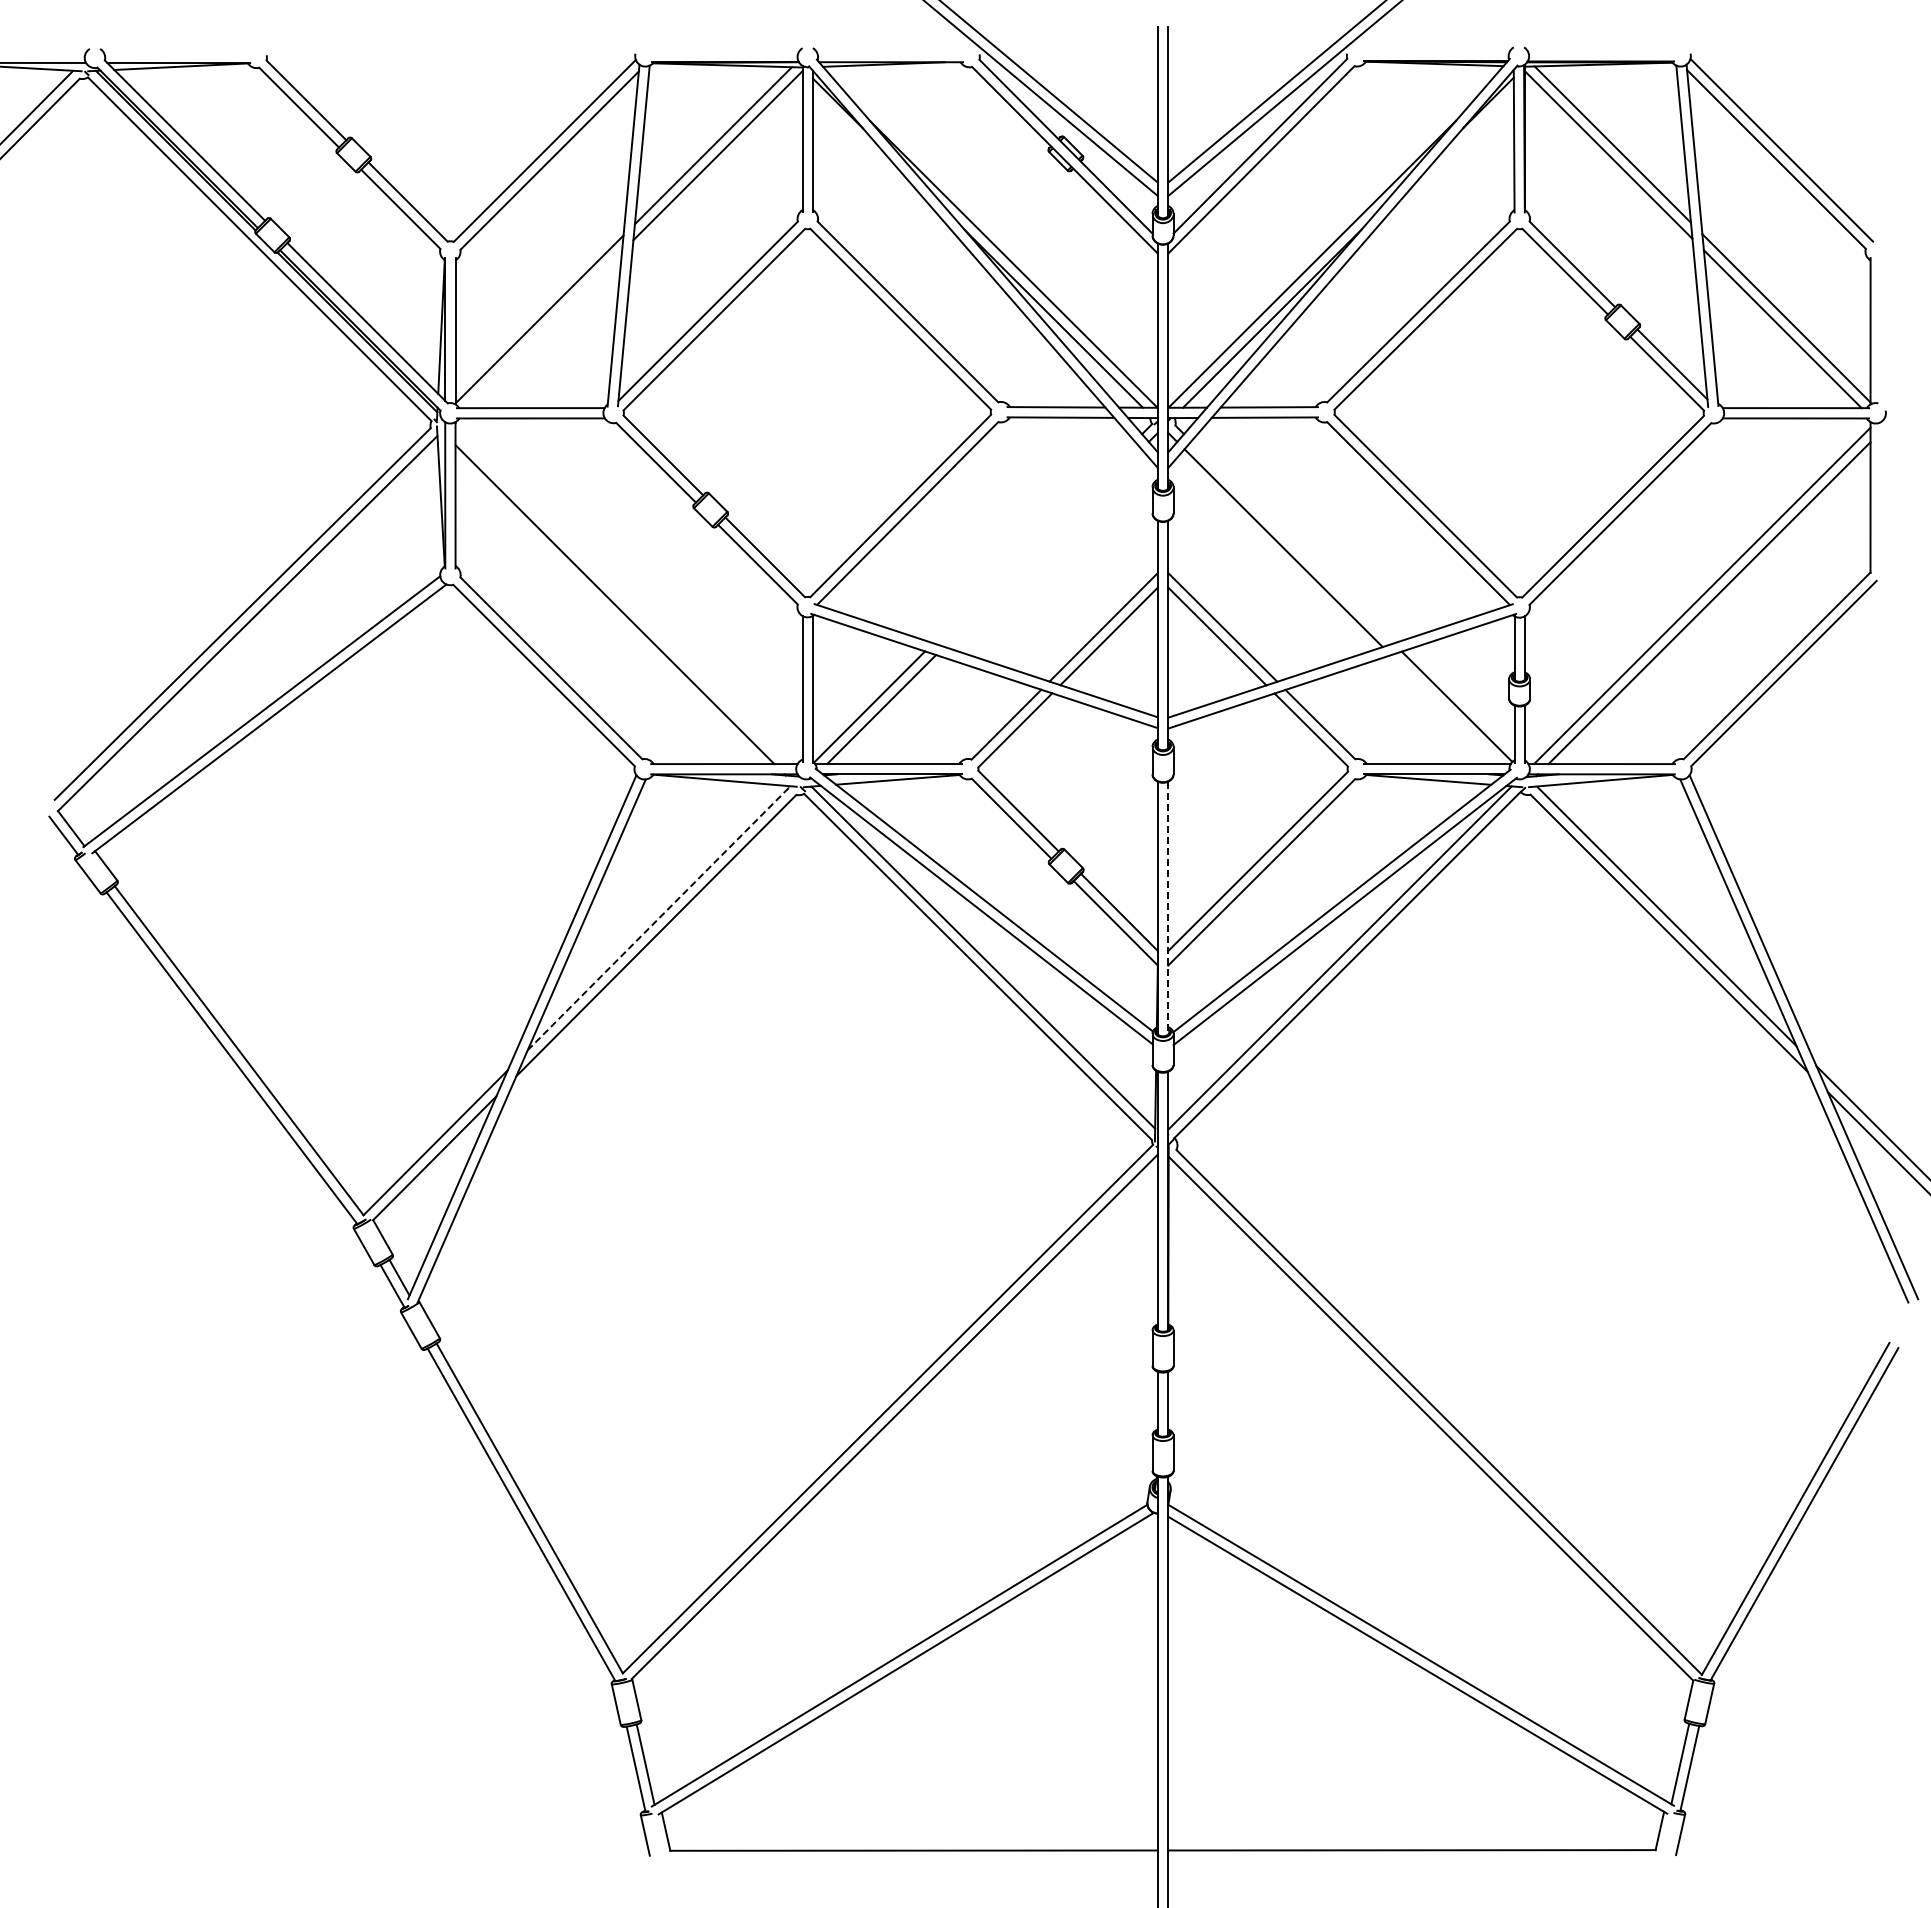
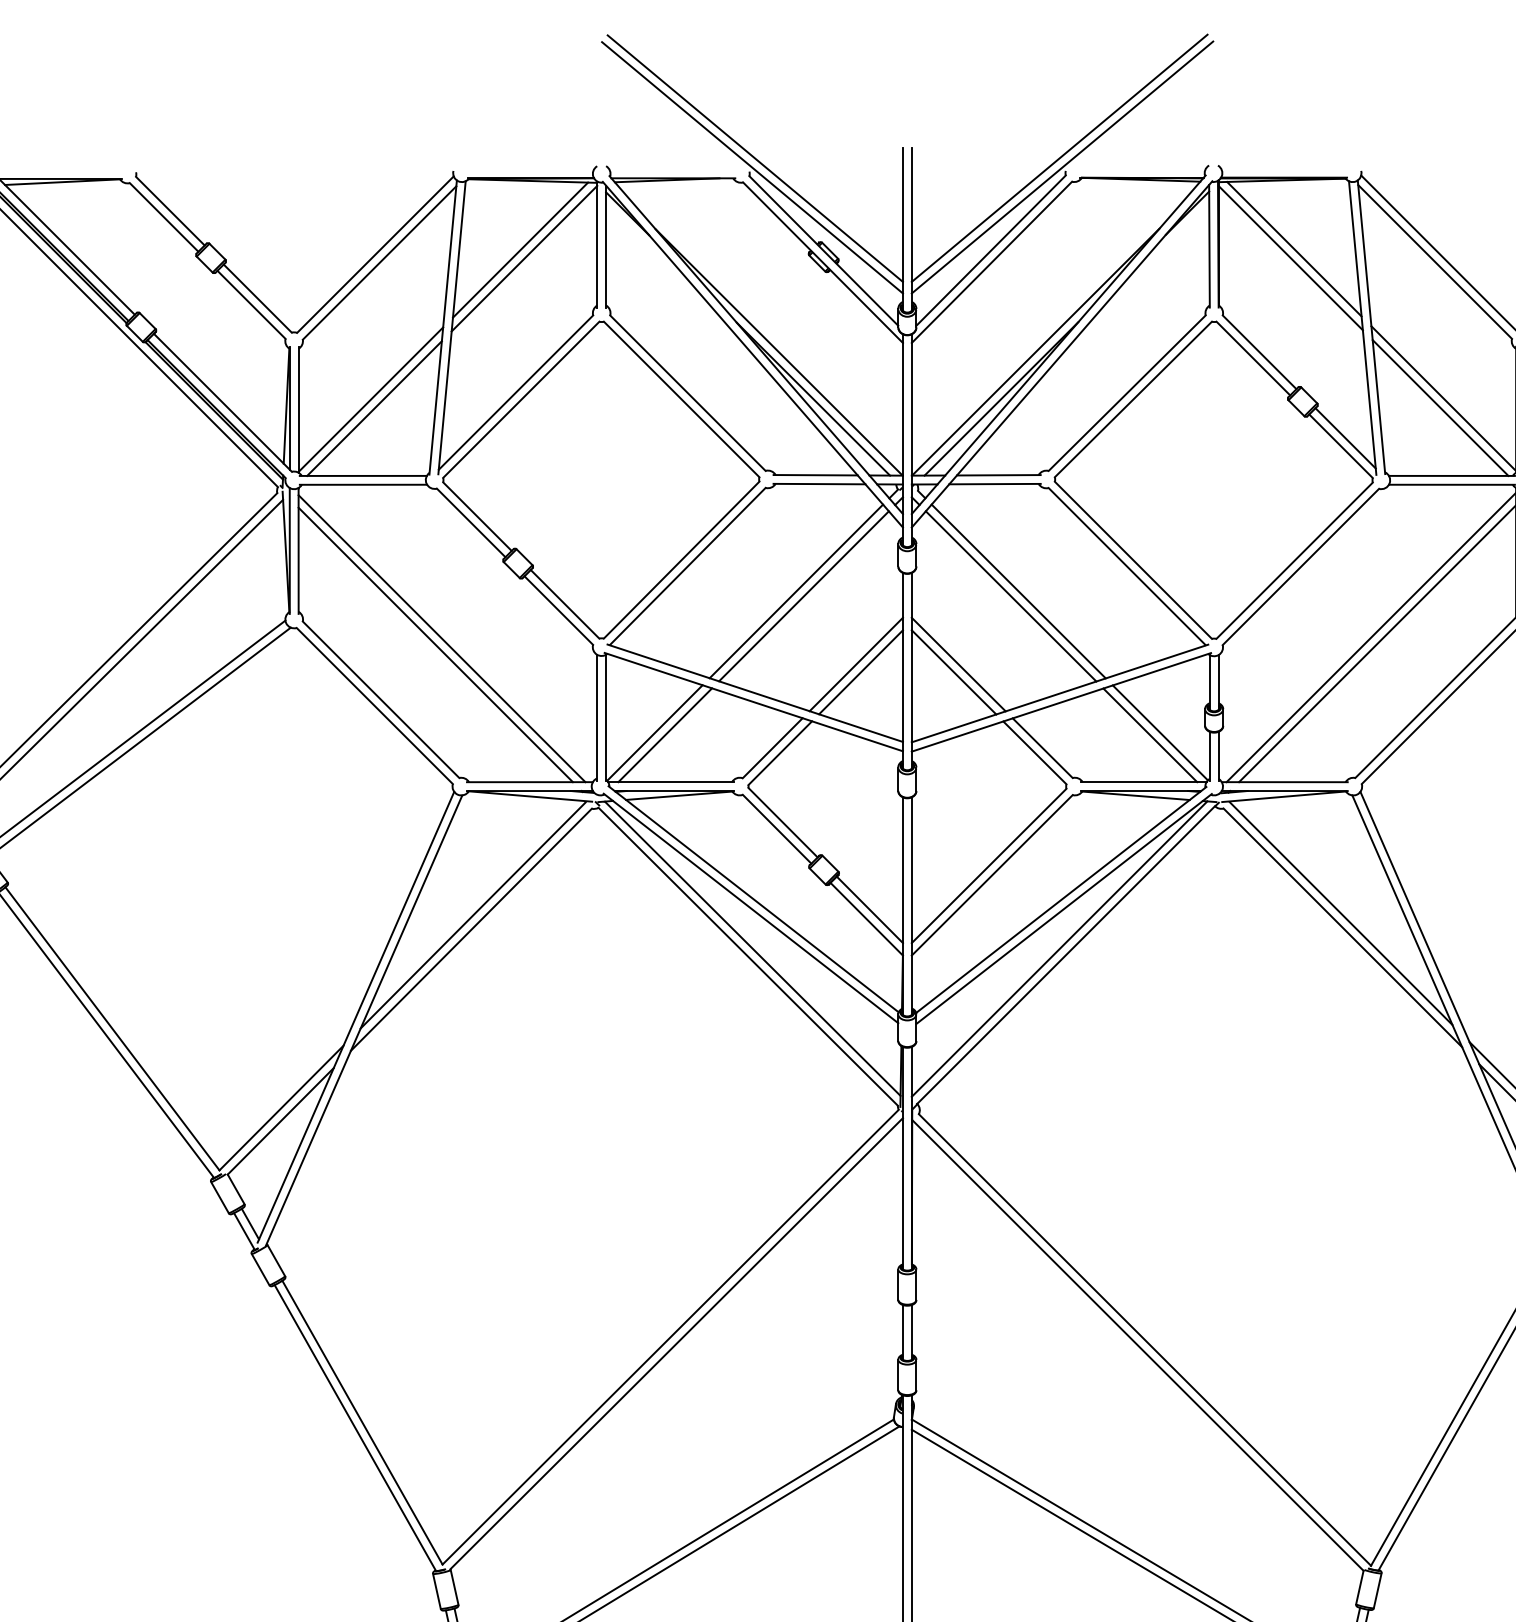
line: (543, 329) -> (374, 408), added
line: (1033, 542) -> (795, 591), added
line: (1292, 542) -> (1018, 591), added
line: (1042, 547) -> (803, 595), added
line: (621, 597) -> (441, 638), added
line: (1444, 709) -> (1149, 735), added
line: (1168, 908) -> (912, 906), dashed -> solid
line: (658, 918) -> (473, 915), dashed -> solid

